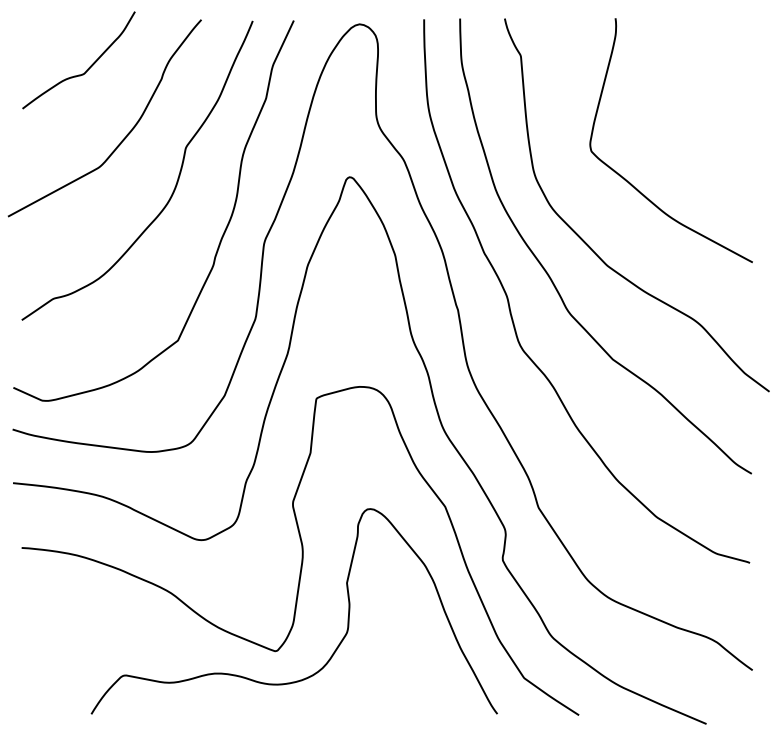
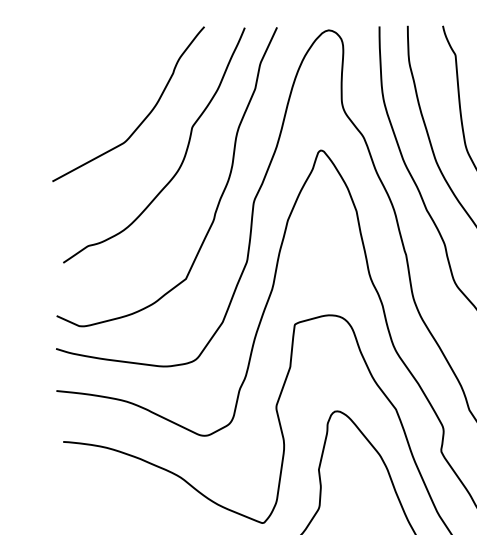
curve: (87, 68) -> (114, 65), removed

